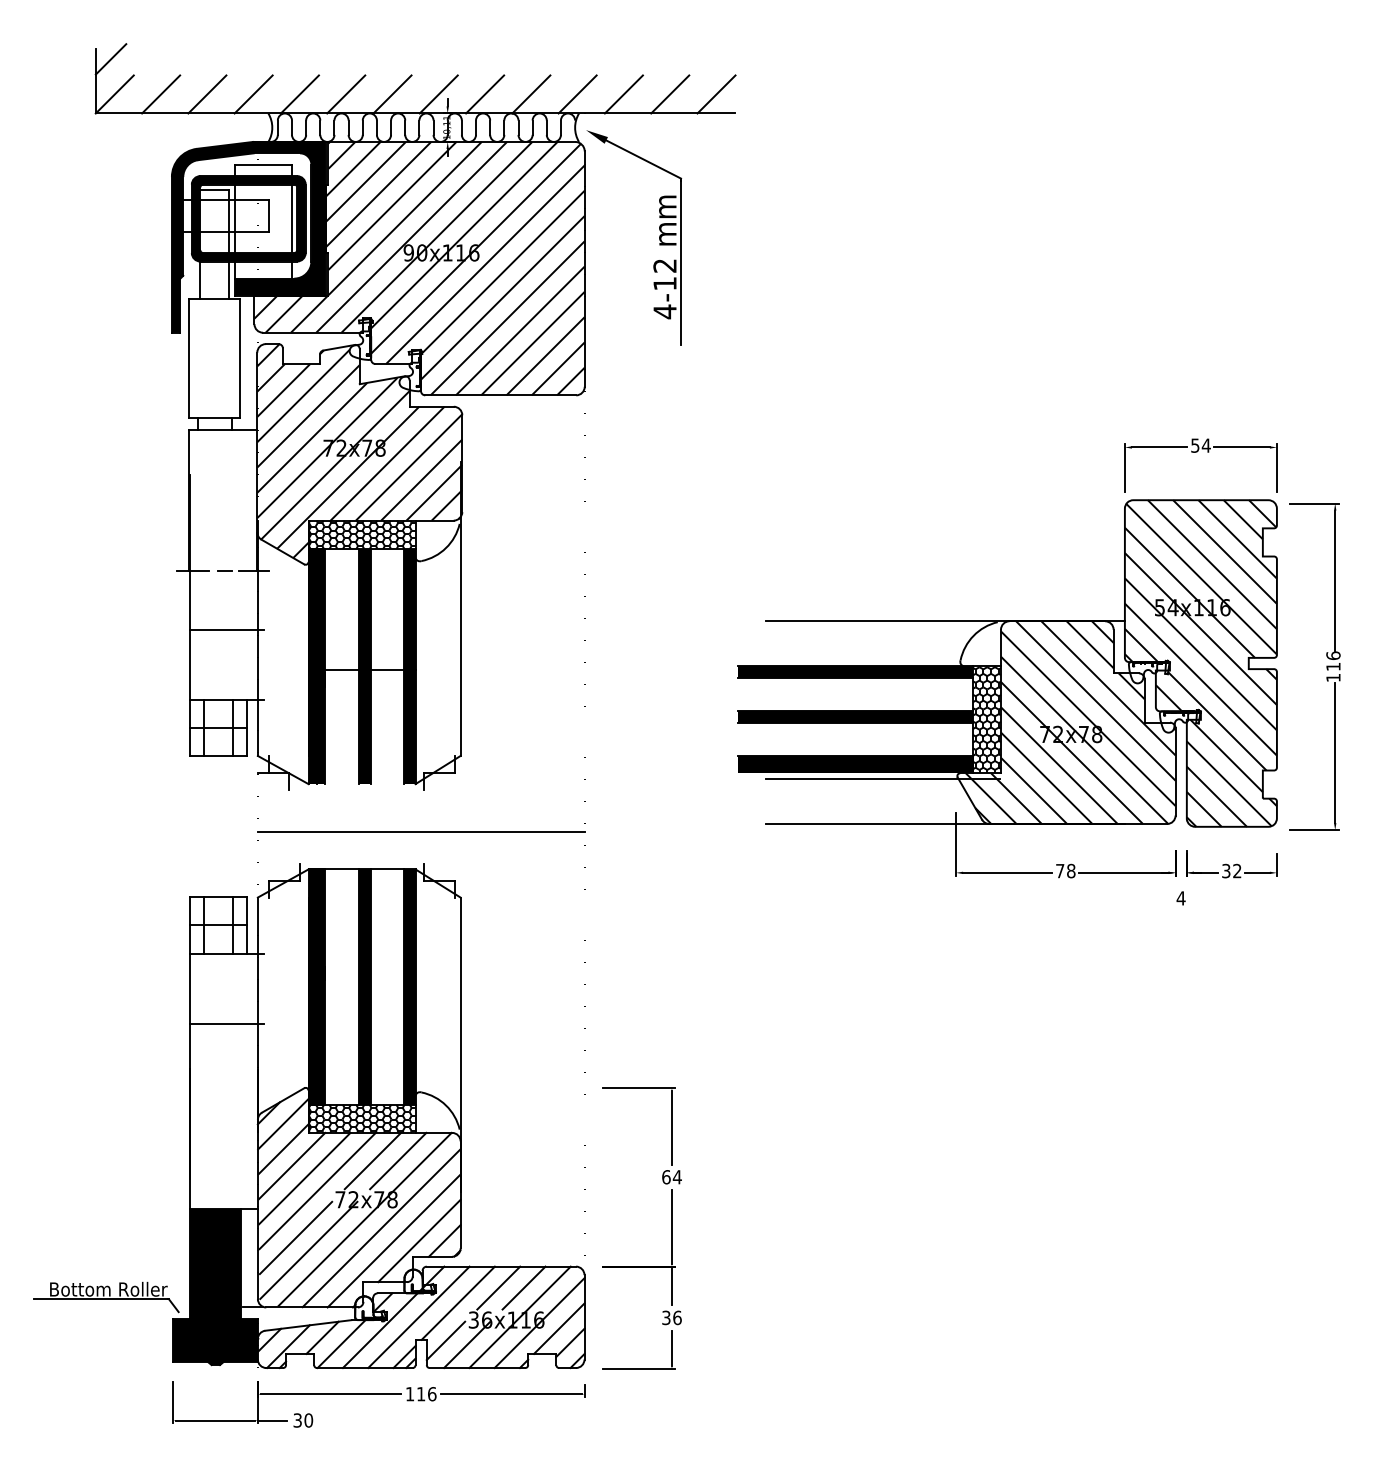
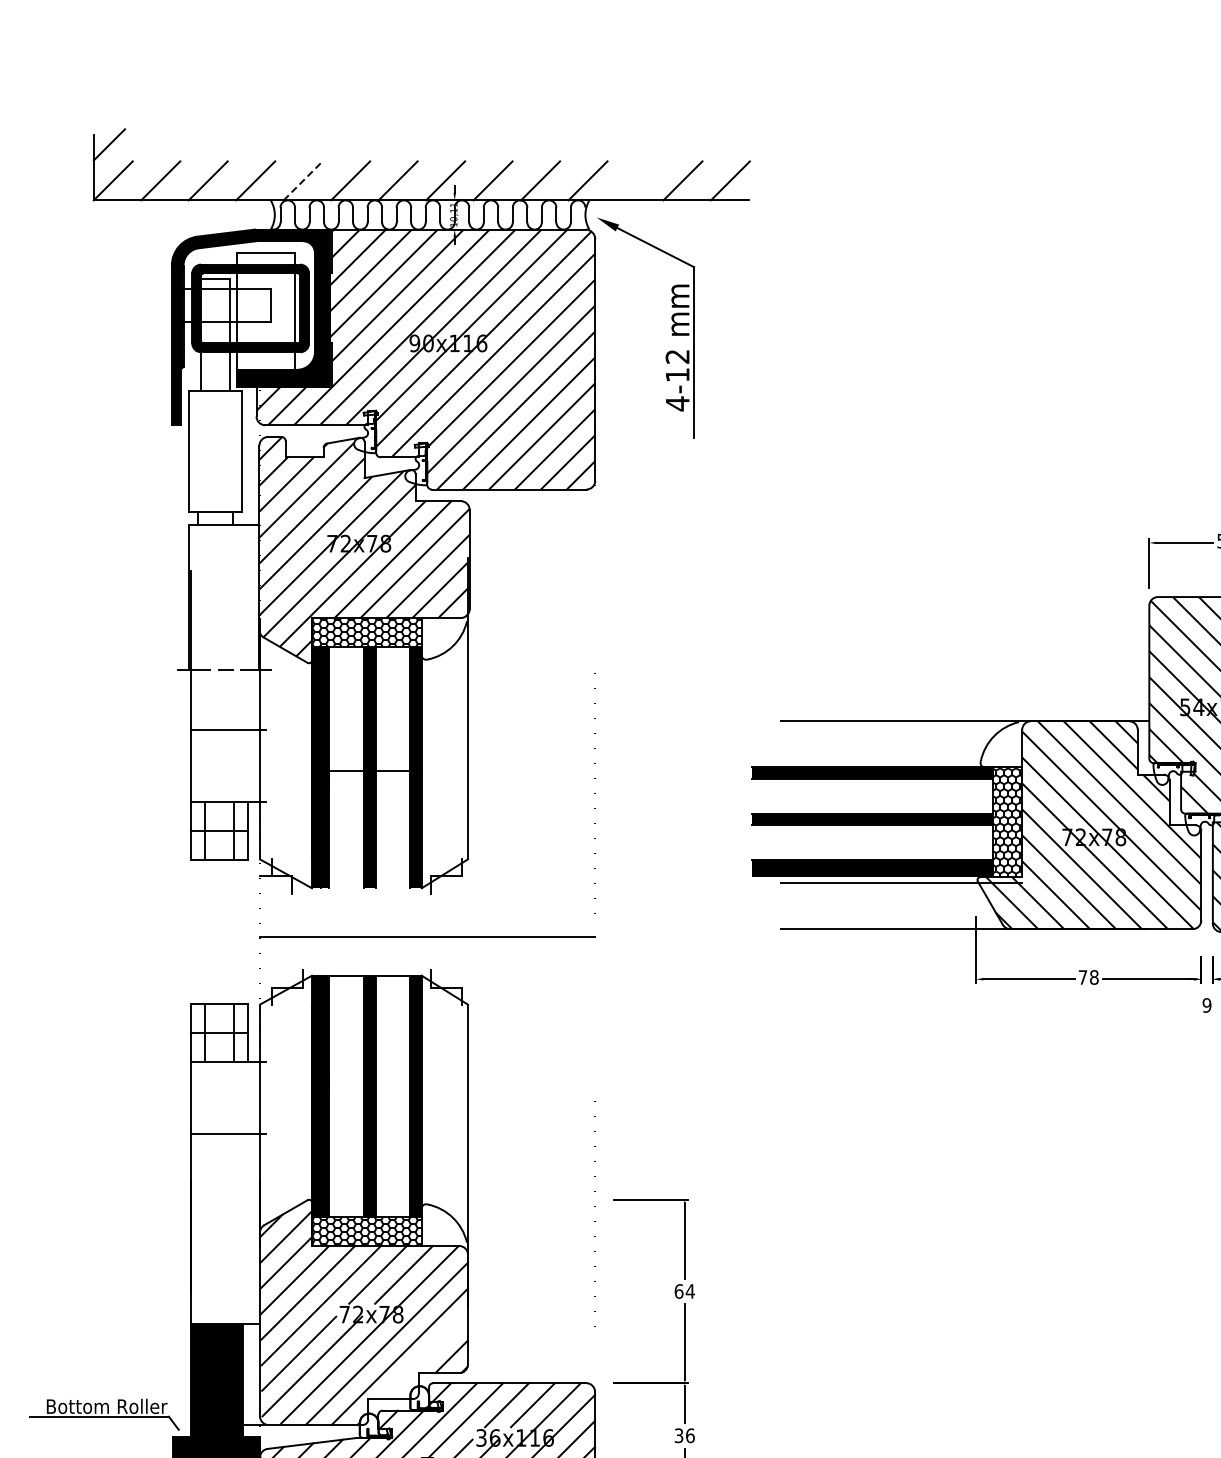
line: (299, 94) -> (302, 180), solid -> dashed
line: (623, 94) -> (635, 180), removed
text: (1180, 898) -> (1206, 1005), 4 -> 9
line: (419, 1240) -> (425, 1356), removed

